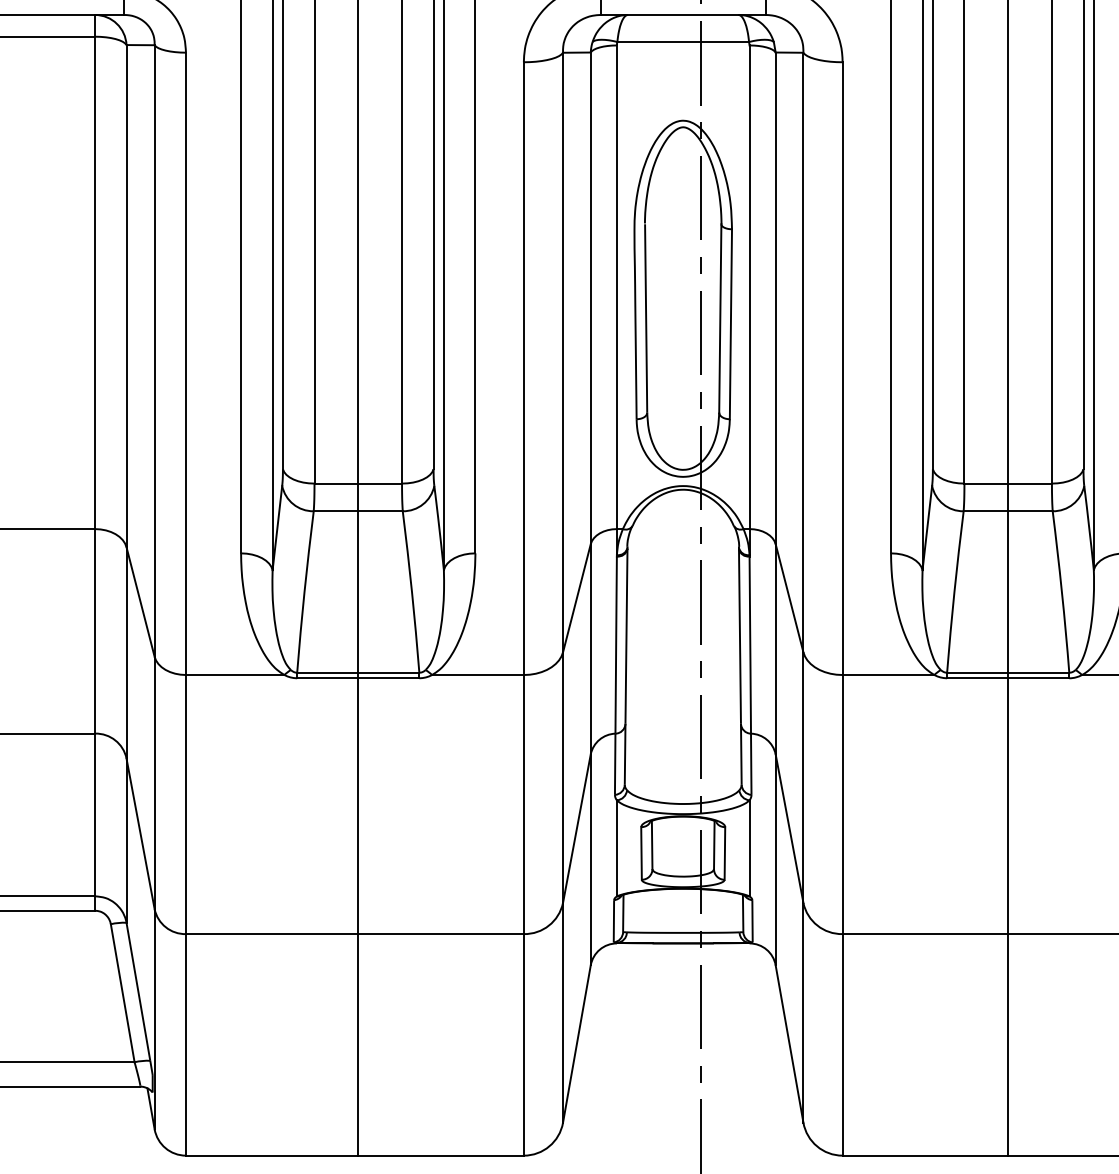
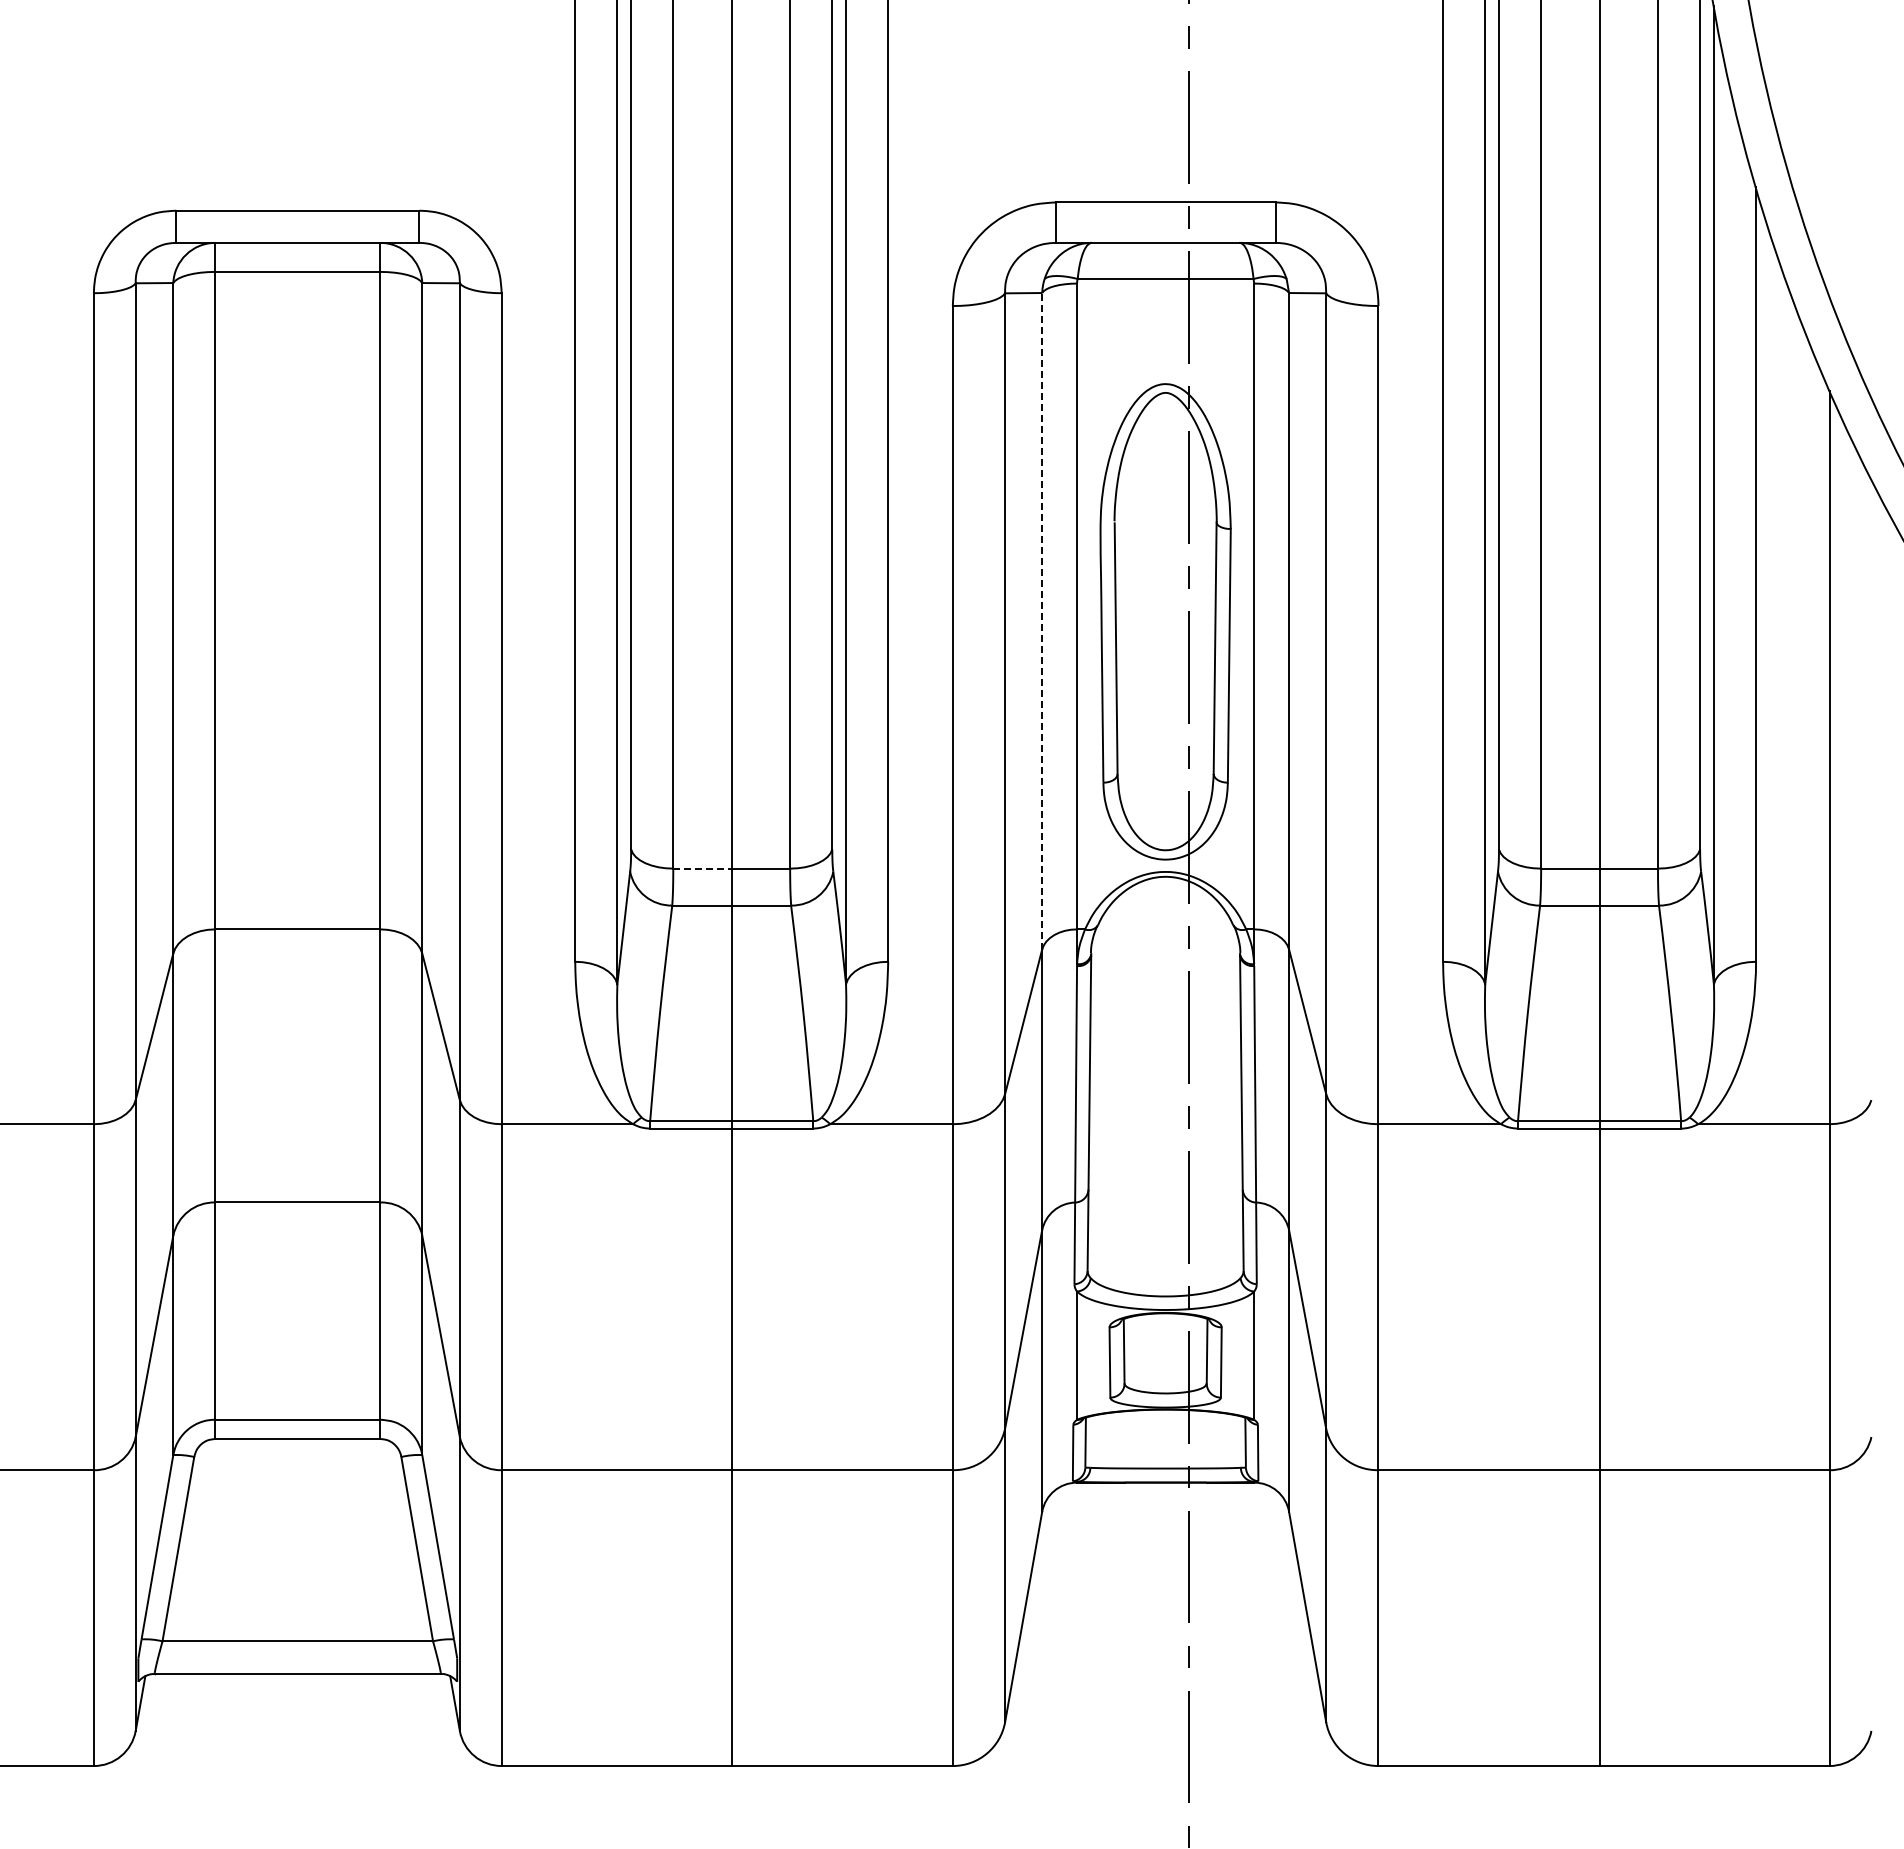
line: (591, 297) -> (1042, 620), solid -> dashed
line: (337, 483) -> (703, 868), solid -> dashed

